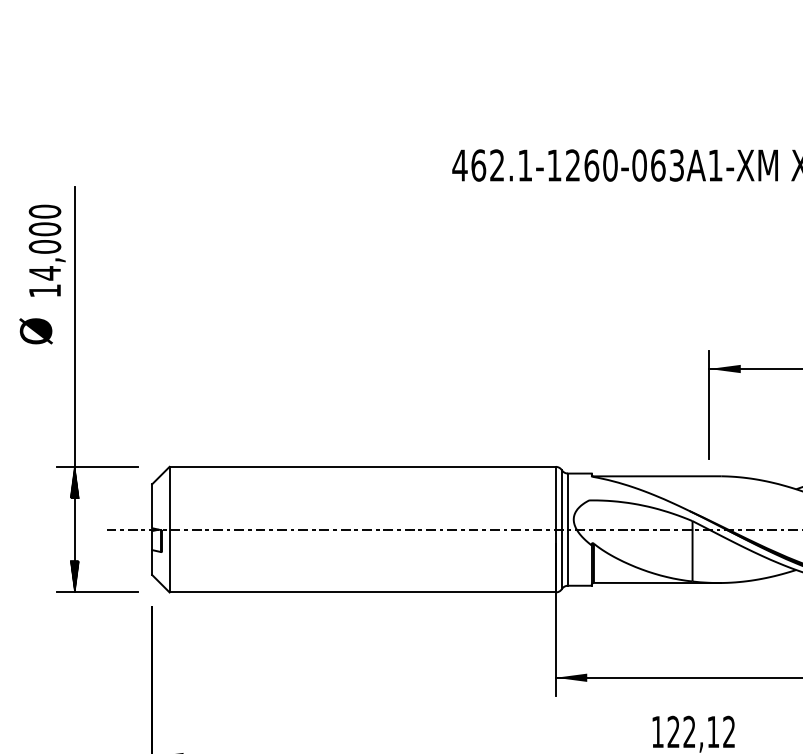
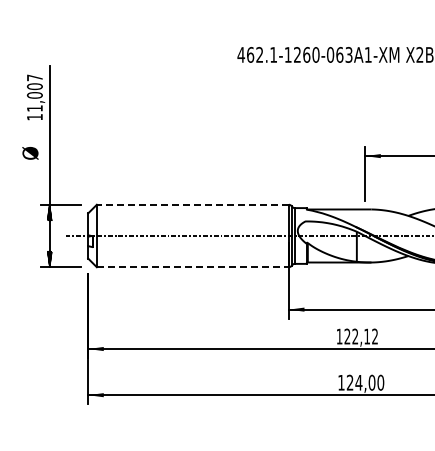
text: (44, 243) -> (34, 93), 14,000 -> 11,007
text: (36, 331) -> (30, 153), moved
line: (361, 466) -> (192, 204), solid -> dashed
line: (363, 593) -> (193, 267), solid -> dashed

